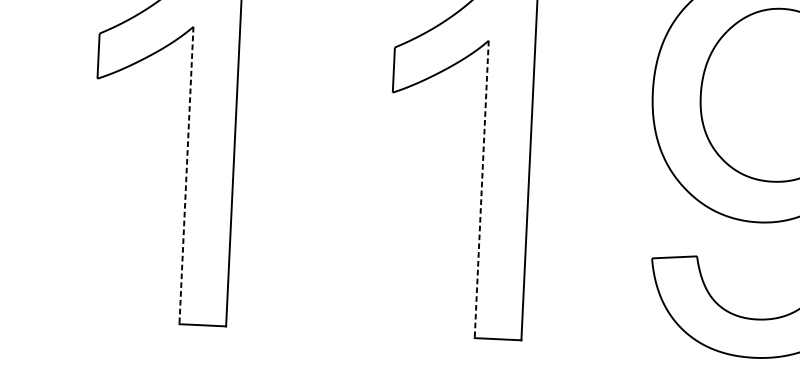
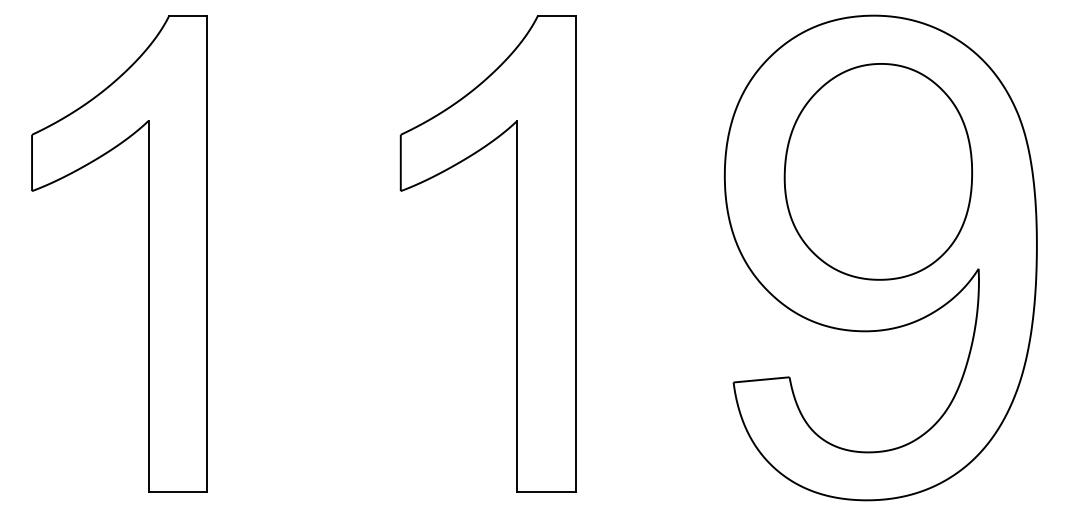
line: (186, 175) -> (148, 306), dashed -> solid
line: (481, 189) -> (517, 306), dashed -> solid

